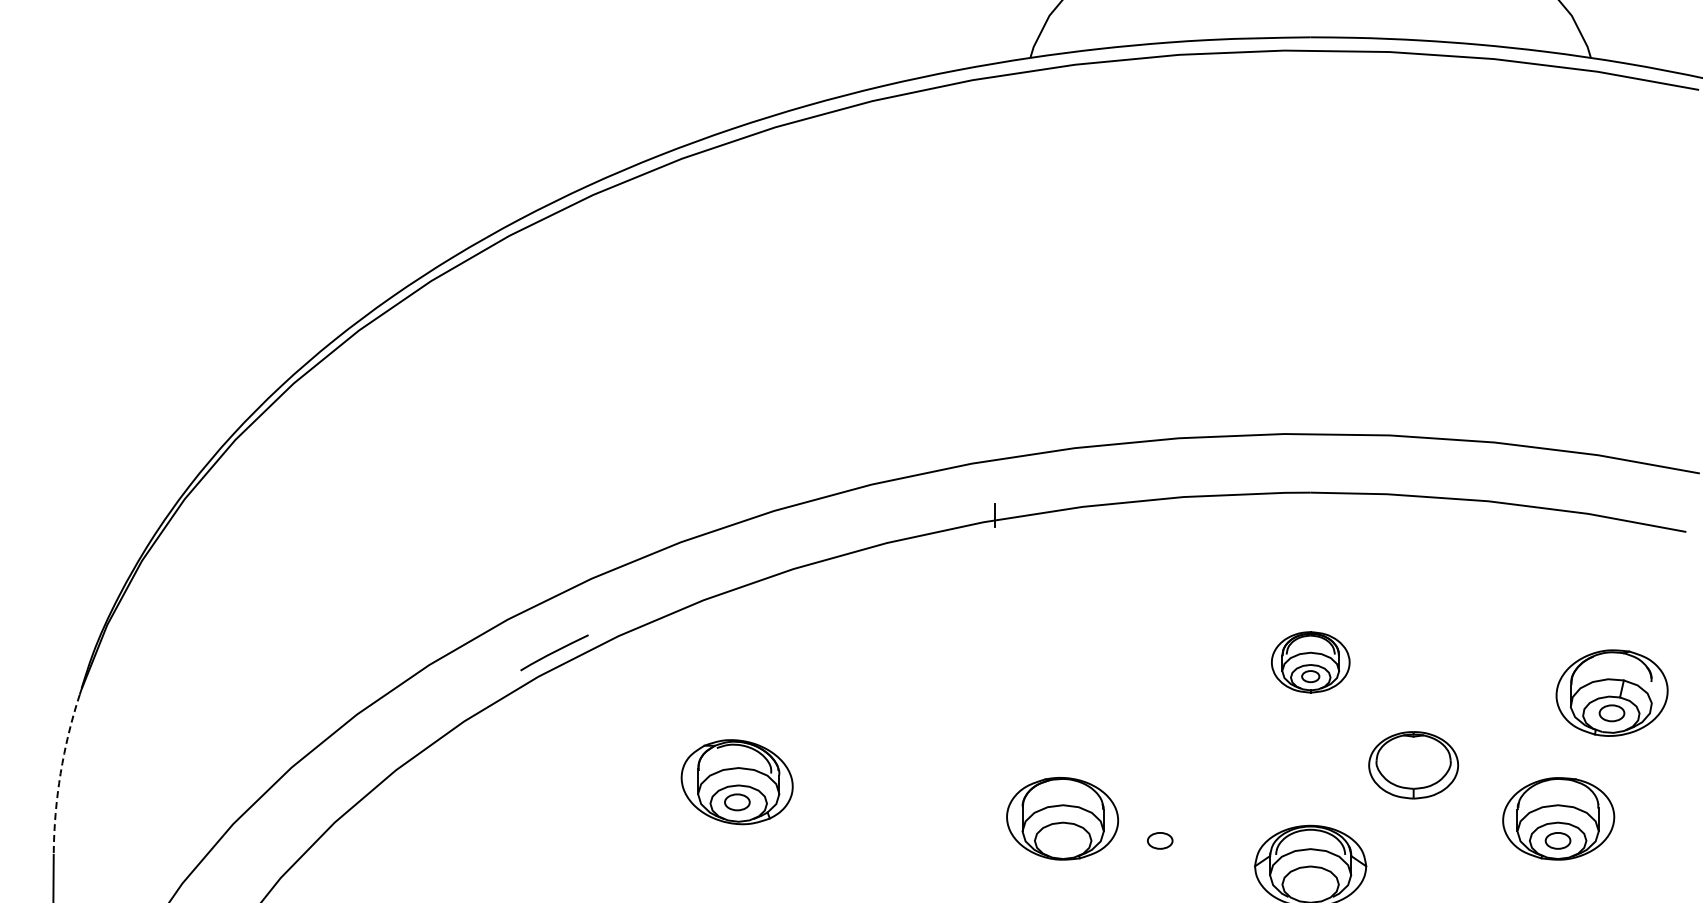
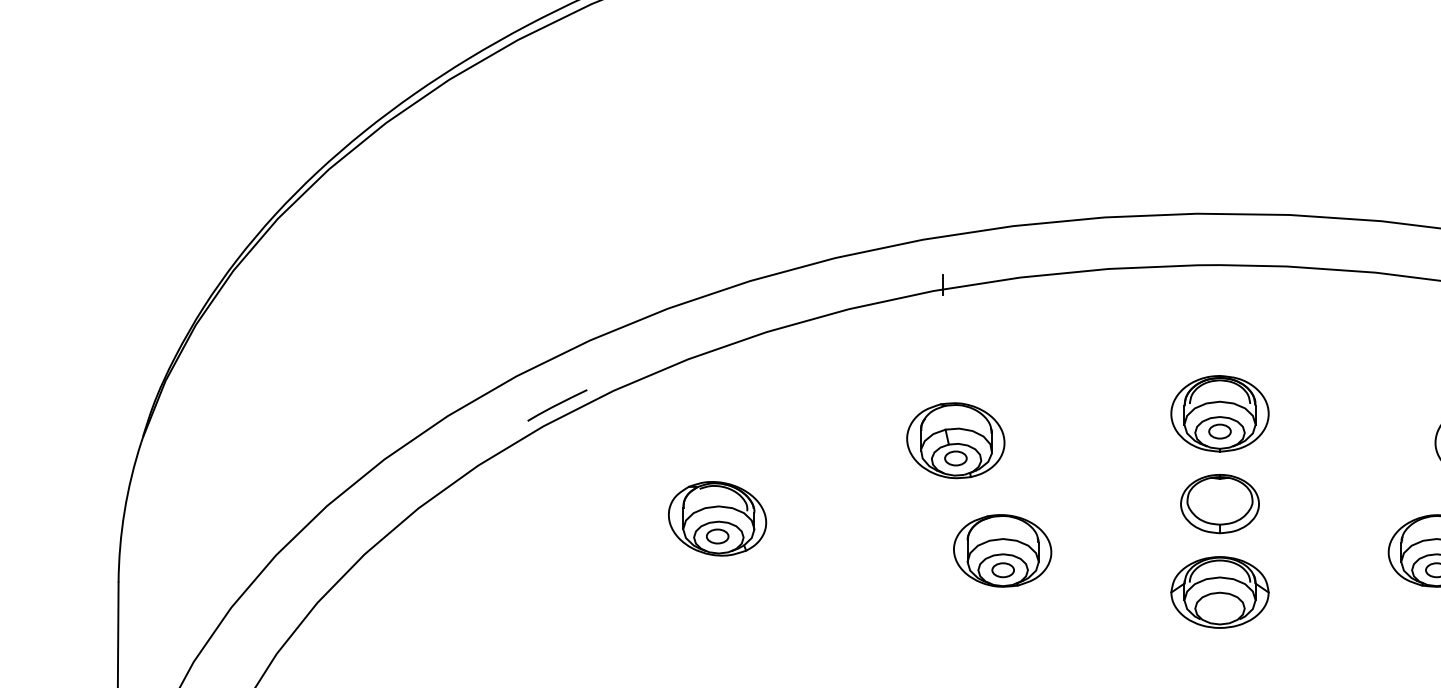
part: (1310, 662) -> (1219, 413), size x1.43
part: (1008, 692) -> (955, 440), added
part: (1413, 765) -> (1219, 504), moved
arc: (60, 773) -> (124, 511), dashed -> solid
part: (1160, 840) -> (1003, 569), moved

